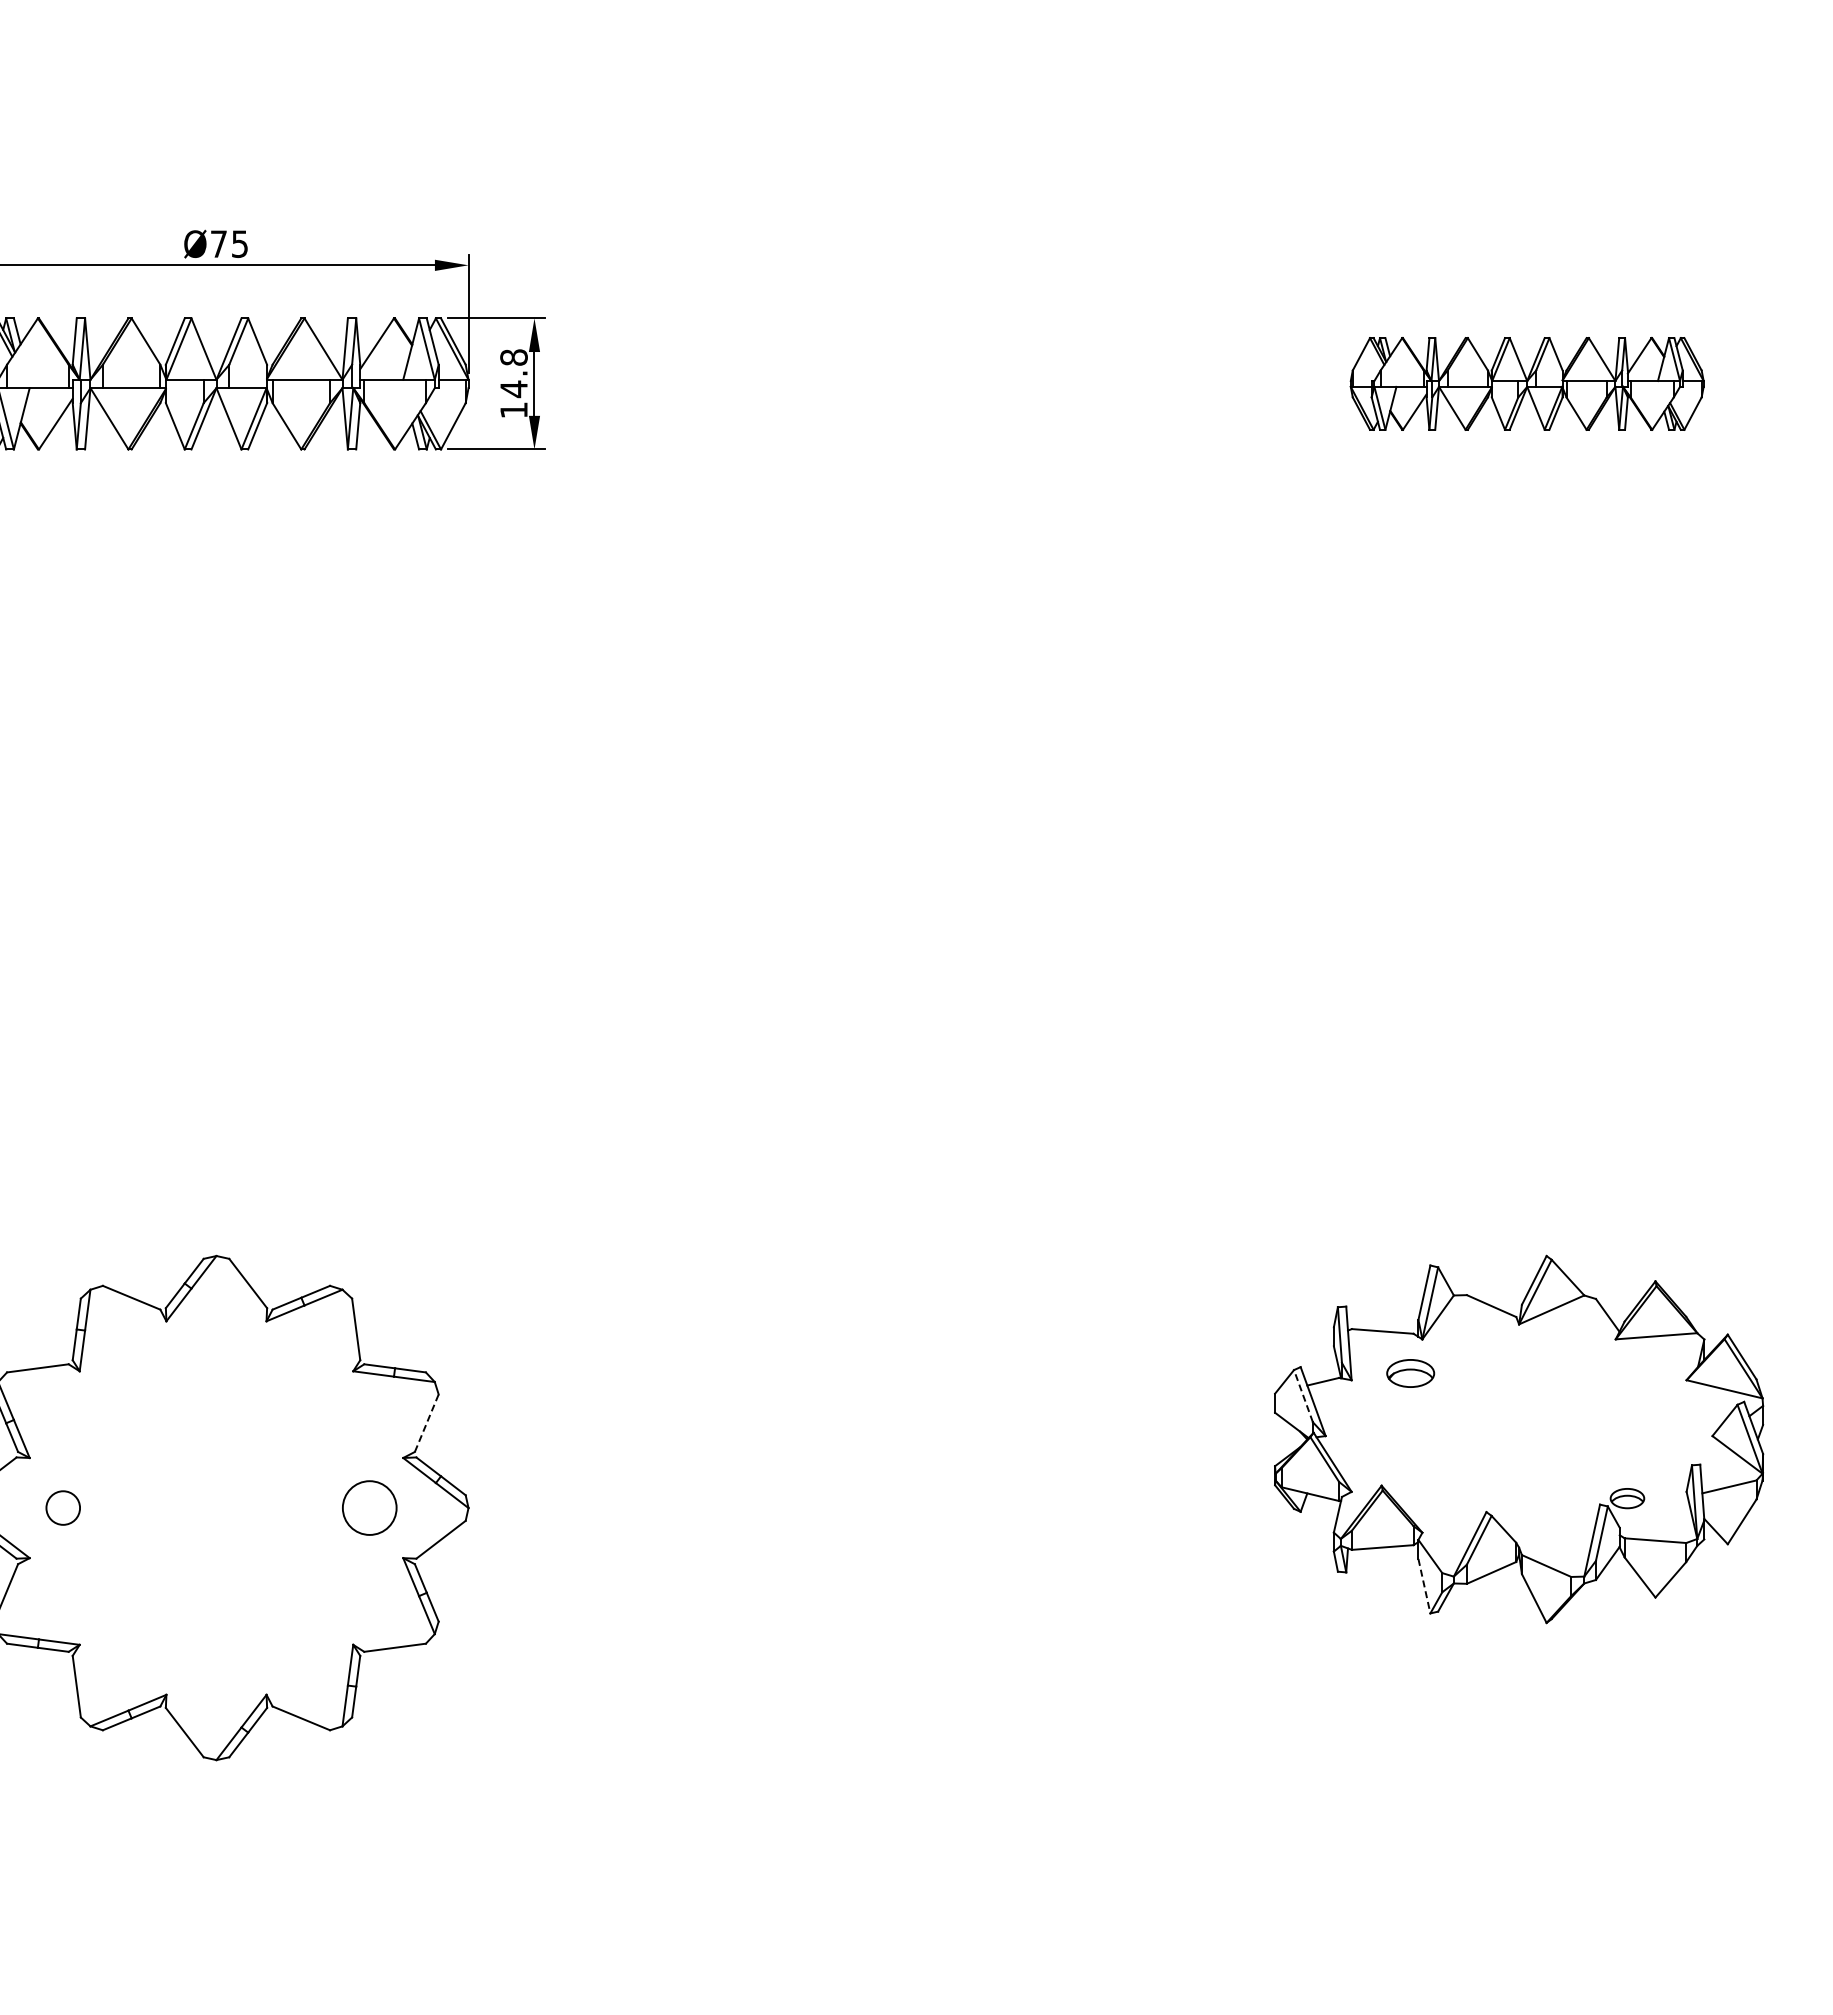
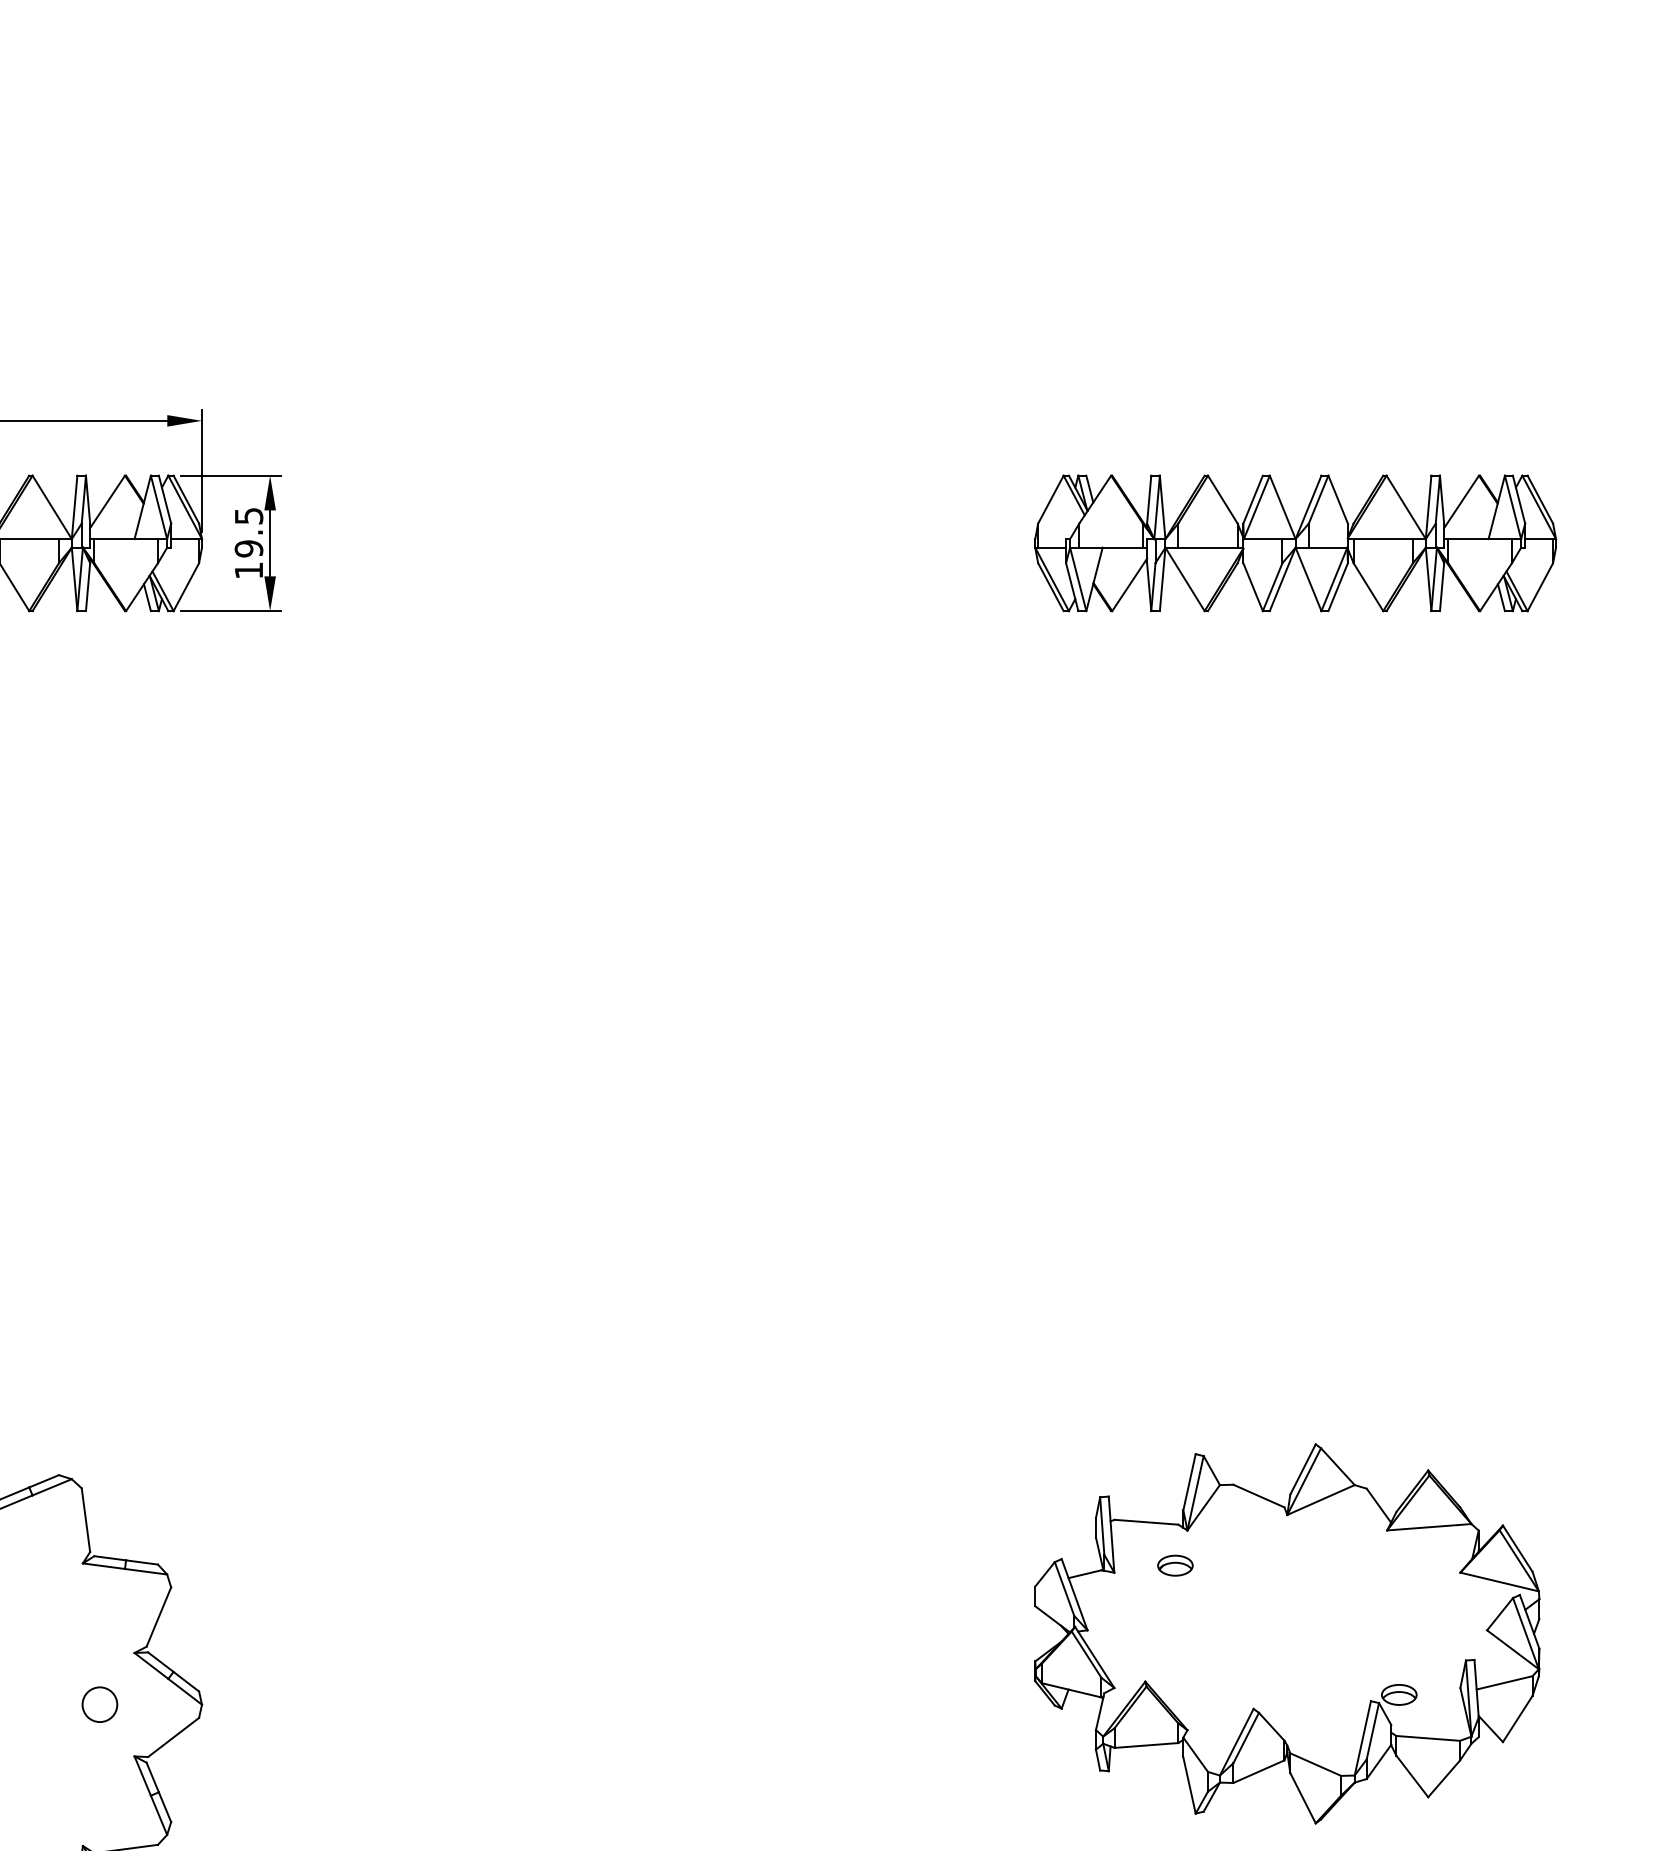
text: (513, 373) -> (248, 532), 14.8 -> 19.5
part: (1527, 383) -> (1296, 542), size x1.43
part: (1410, 1373) -> (1175, 1565), size x0.71
line: (1303, 1396) -> (1064, 1589), dashed -> solid
line: (426, 1422) -> (158, 1616), dashed -> solid
circle: (369, 1507) -> (99, 1704), size x0.62
line: (1424, 1586) -> (1189, 1785), dashed -> solid

